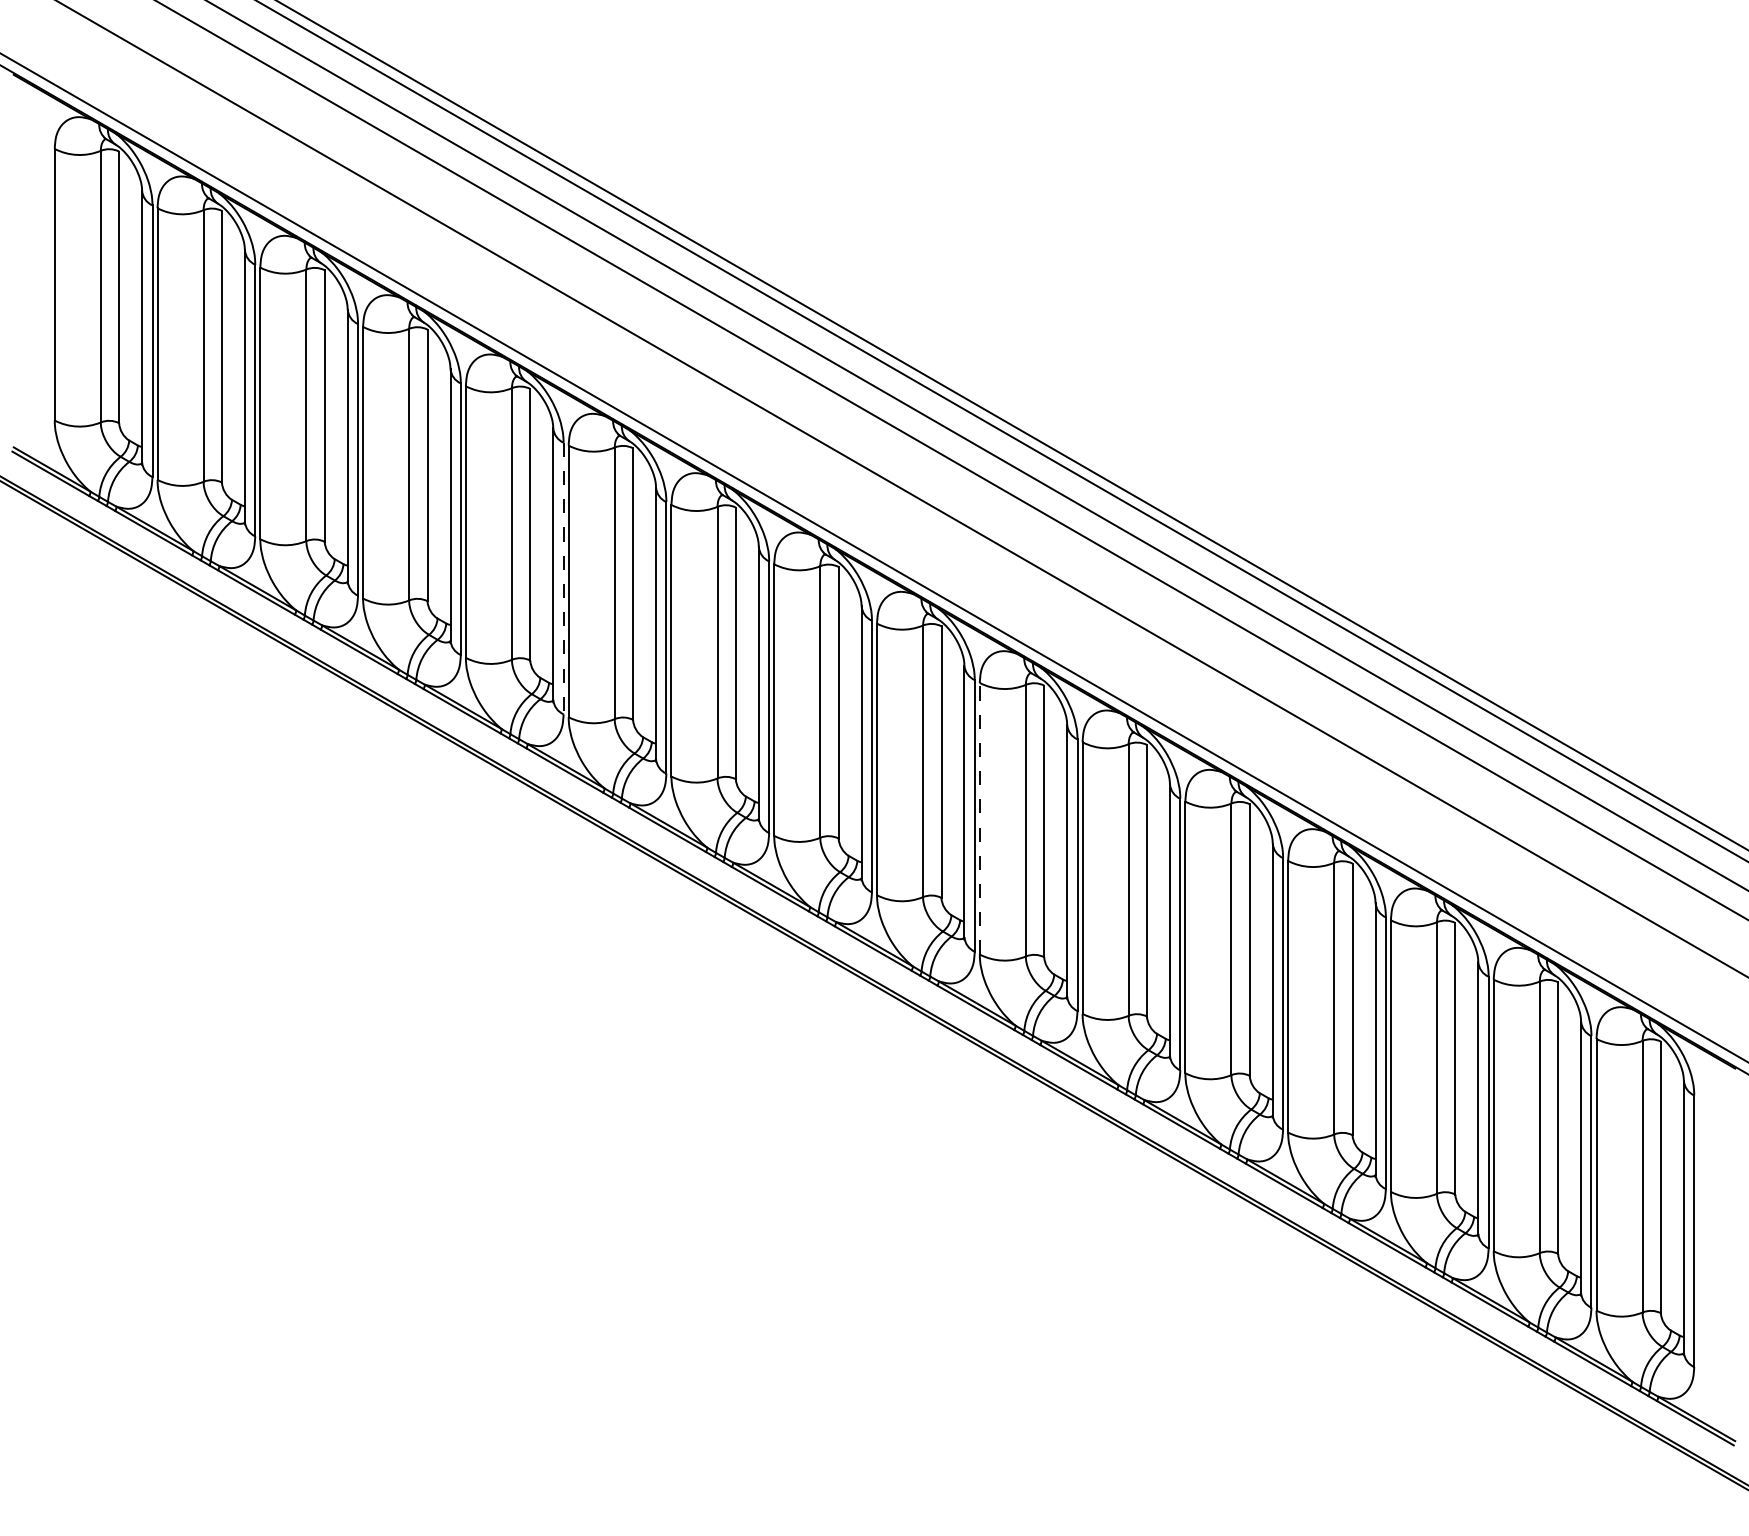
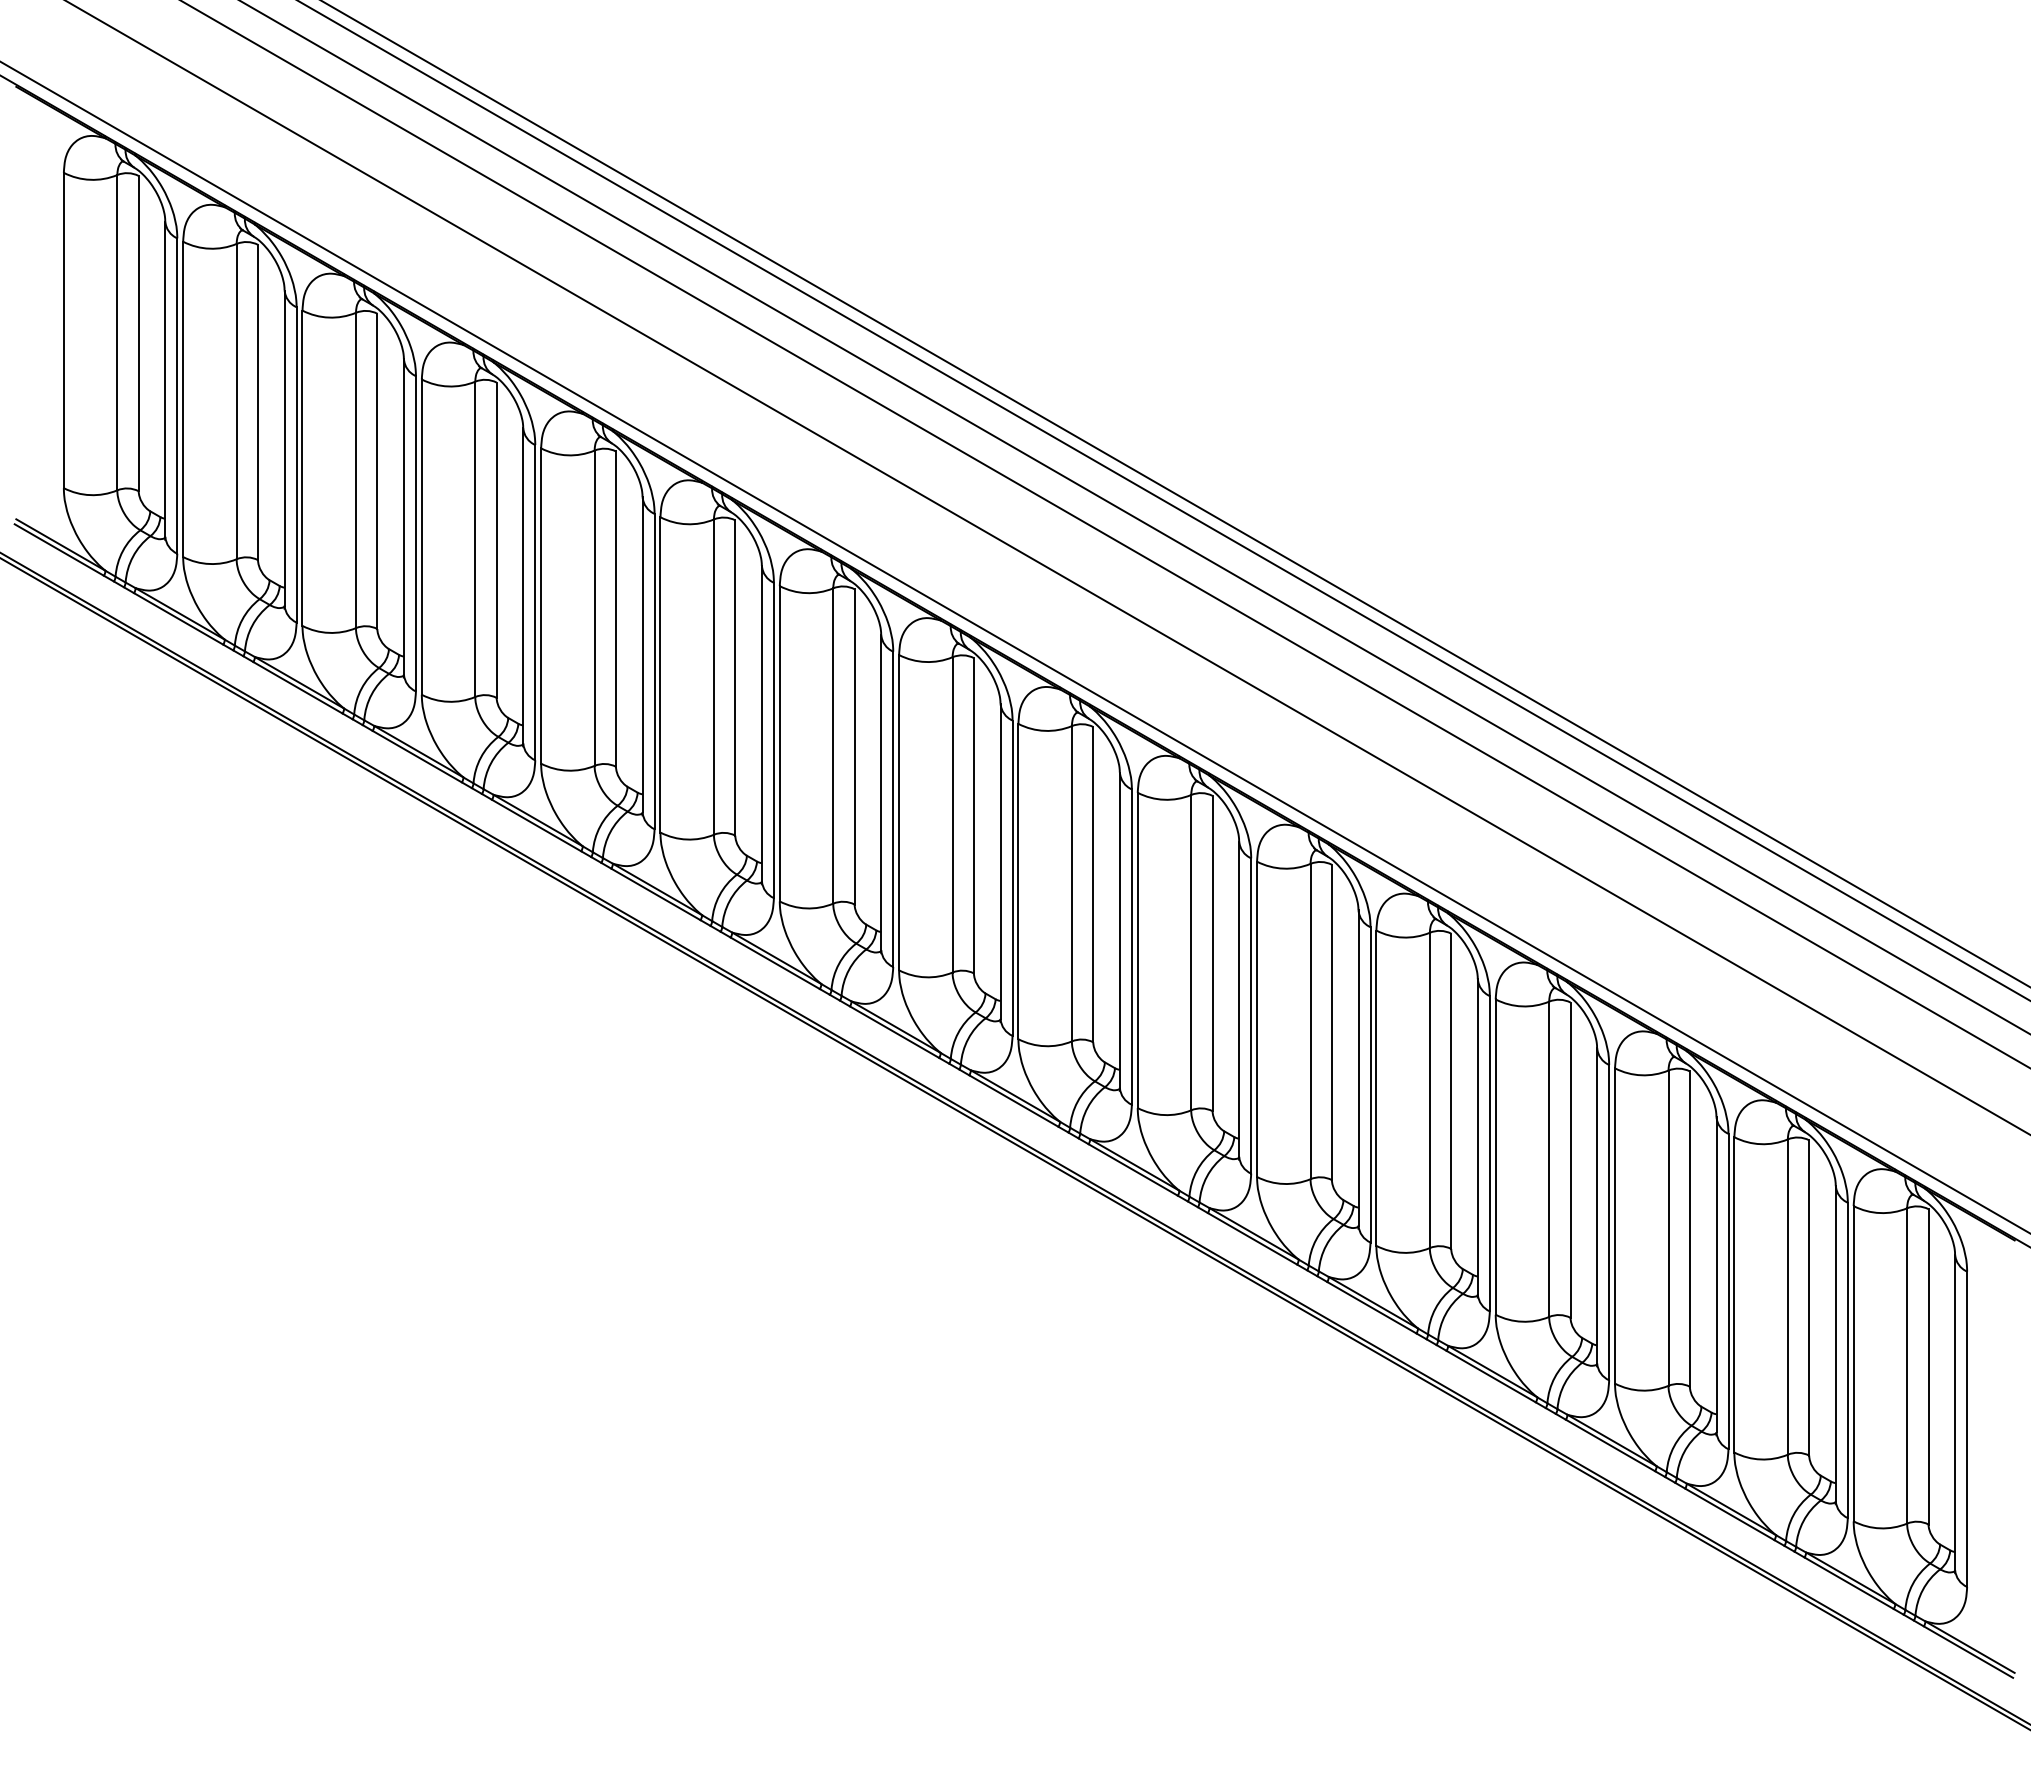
line: (563, 578) -> (654, 671), dashed -> solid
line: (979, 818) -> (1137, 950), dashed -> solid

